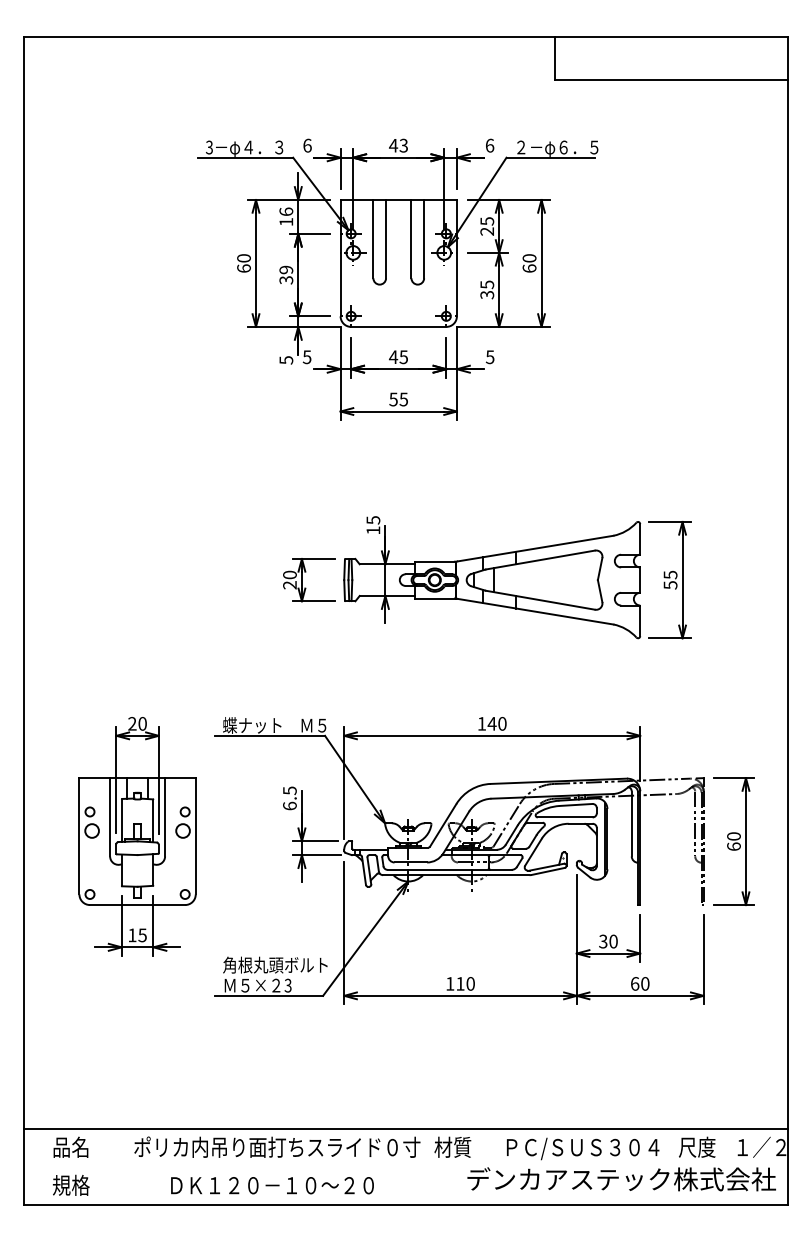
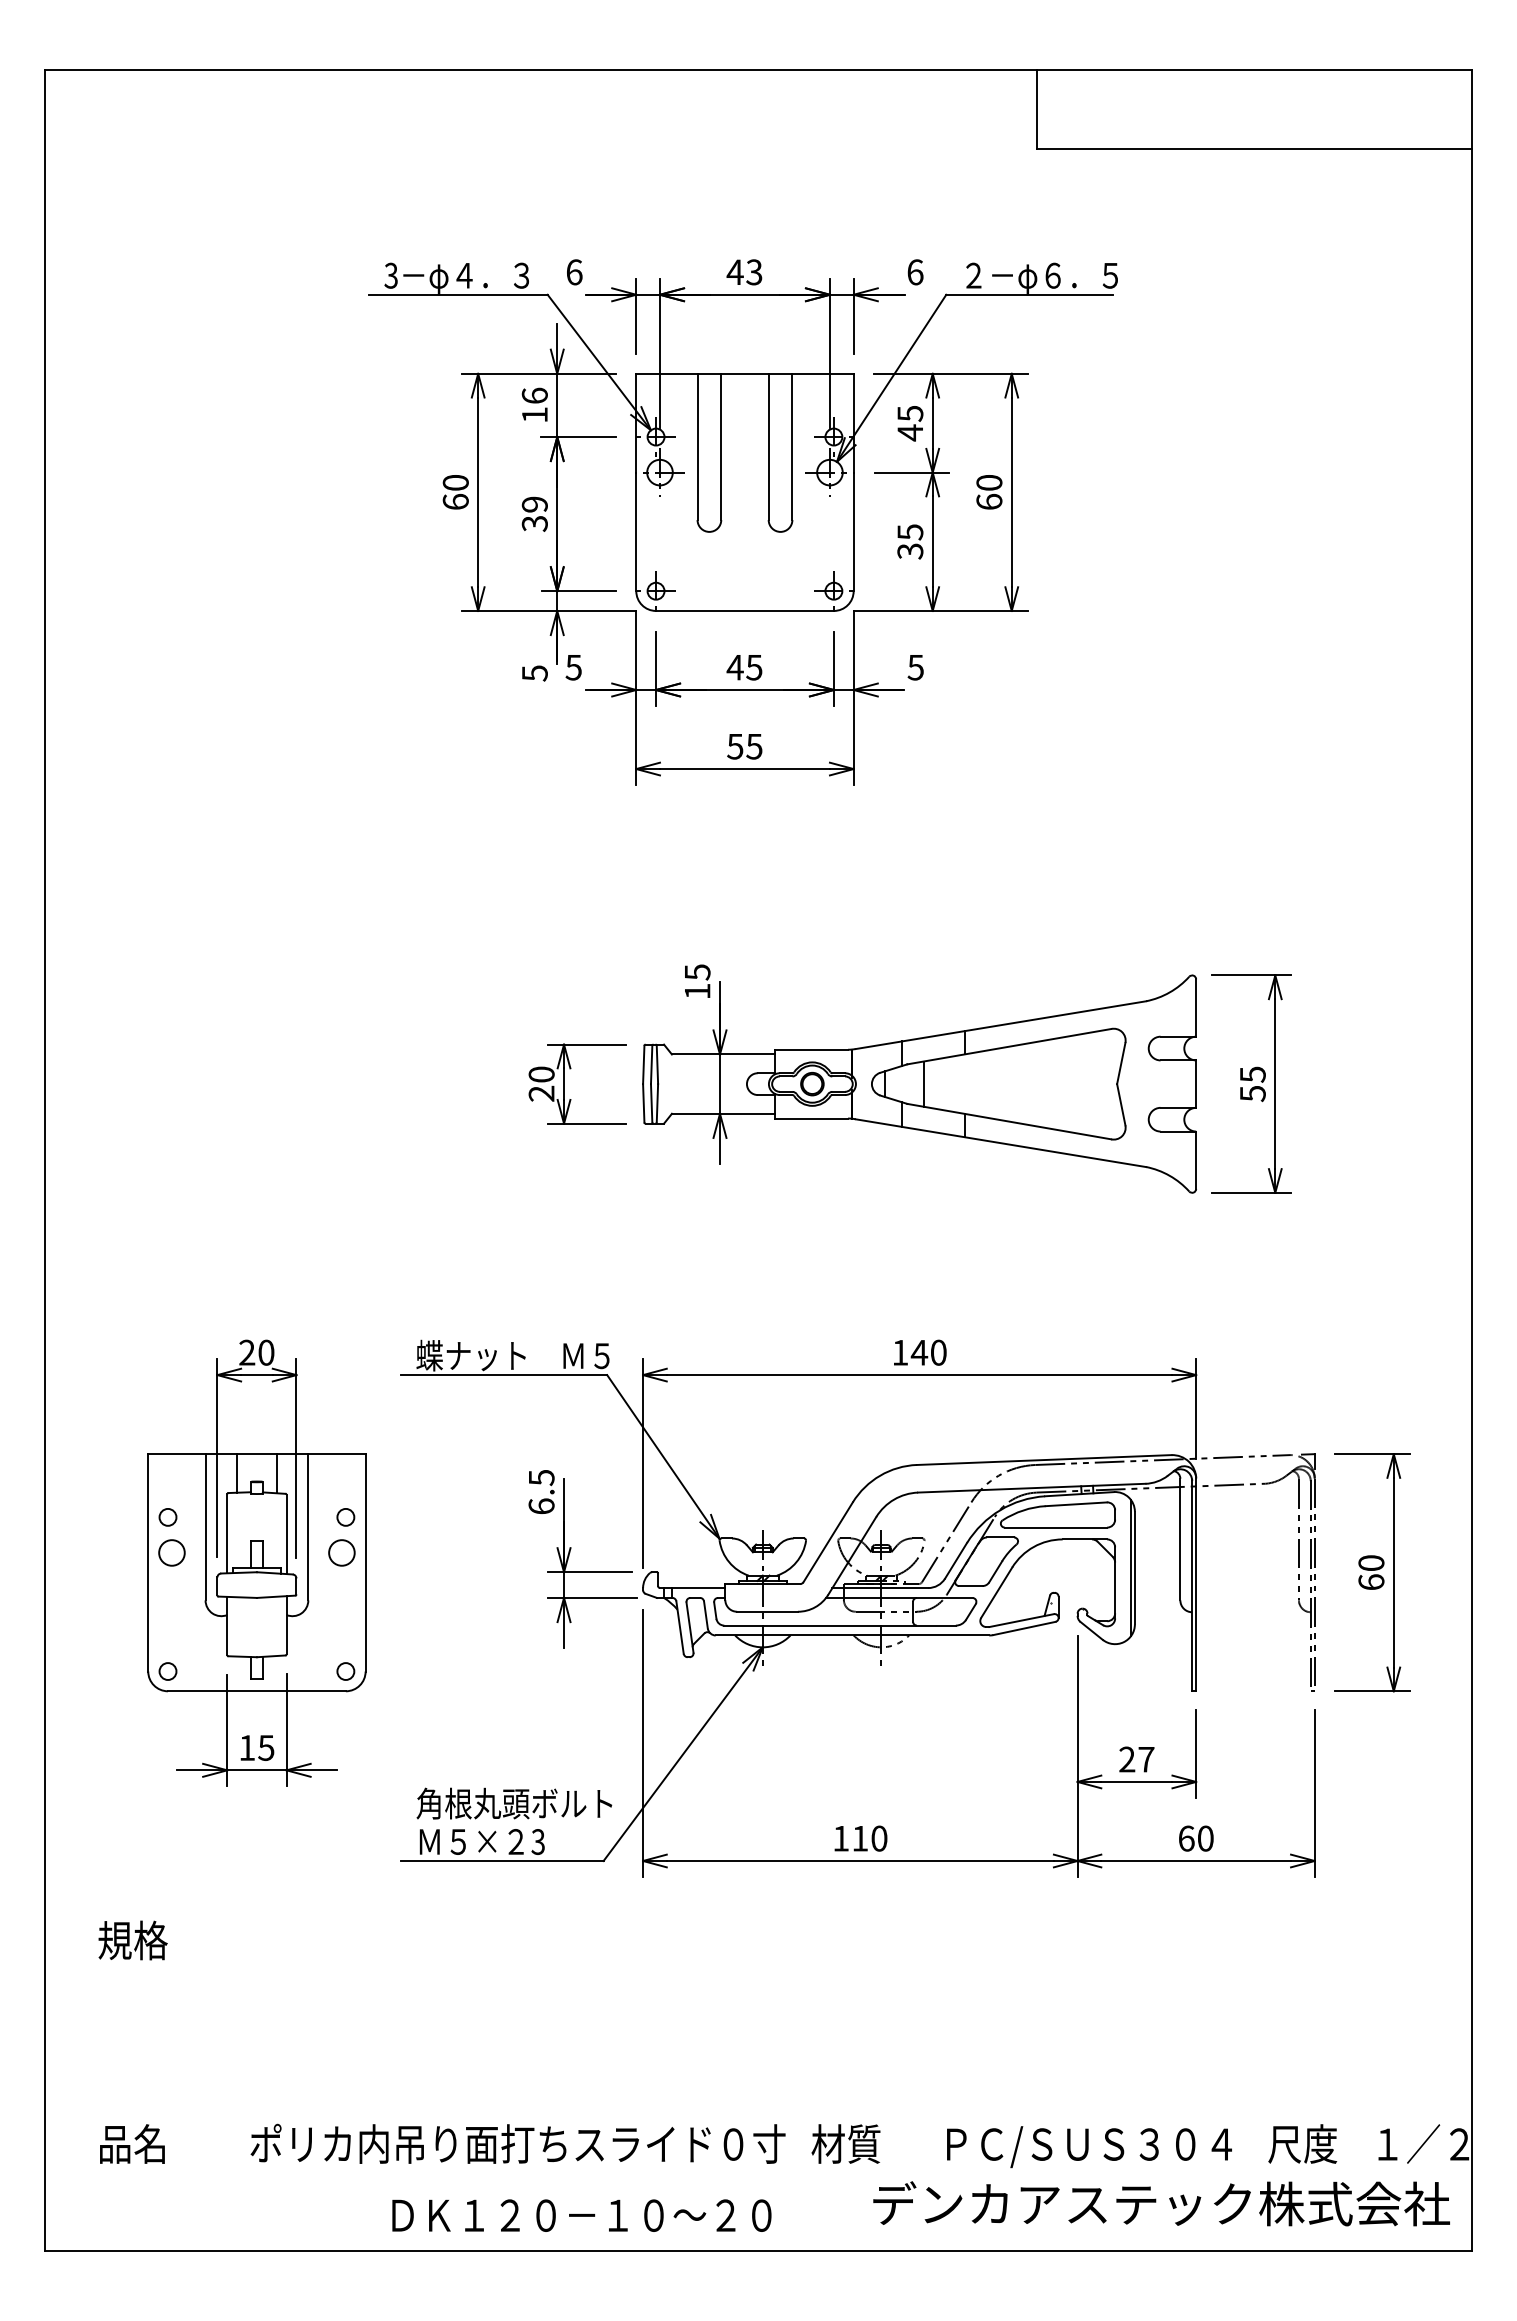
text: (486, 231) -> (908, 432), 25 -> 45
text: (608, 941) -> (1136, 1759), 30 -> 27
line: (405, 1128) -> (757, 2108), removed
text: (70, 1184) -> (131, 1938), moved
text: (272, 1185) -> (581, 2215), moved

